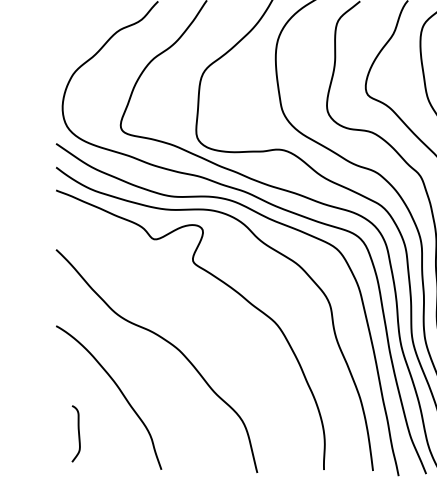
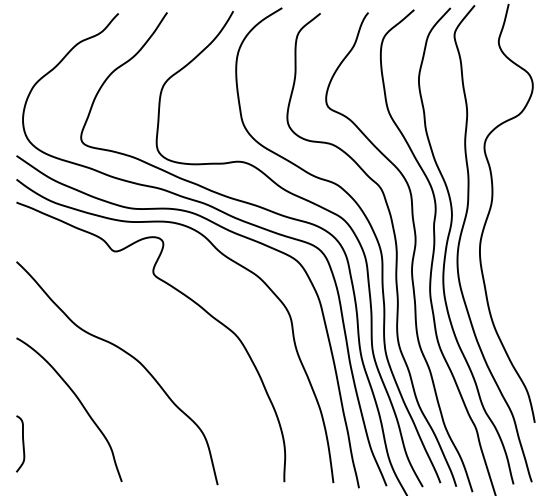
curve: (78, 433) -> (22, 443), moved

